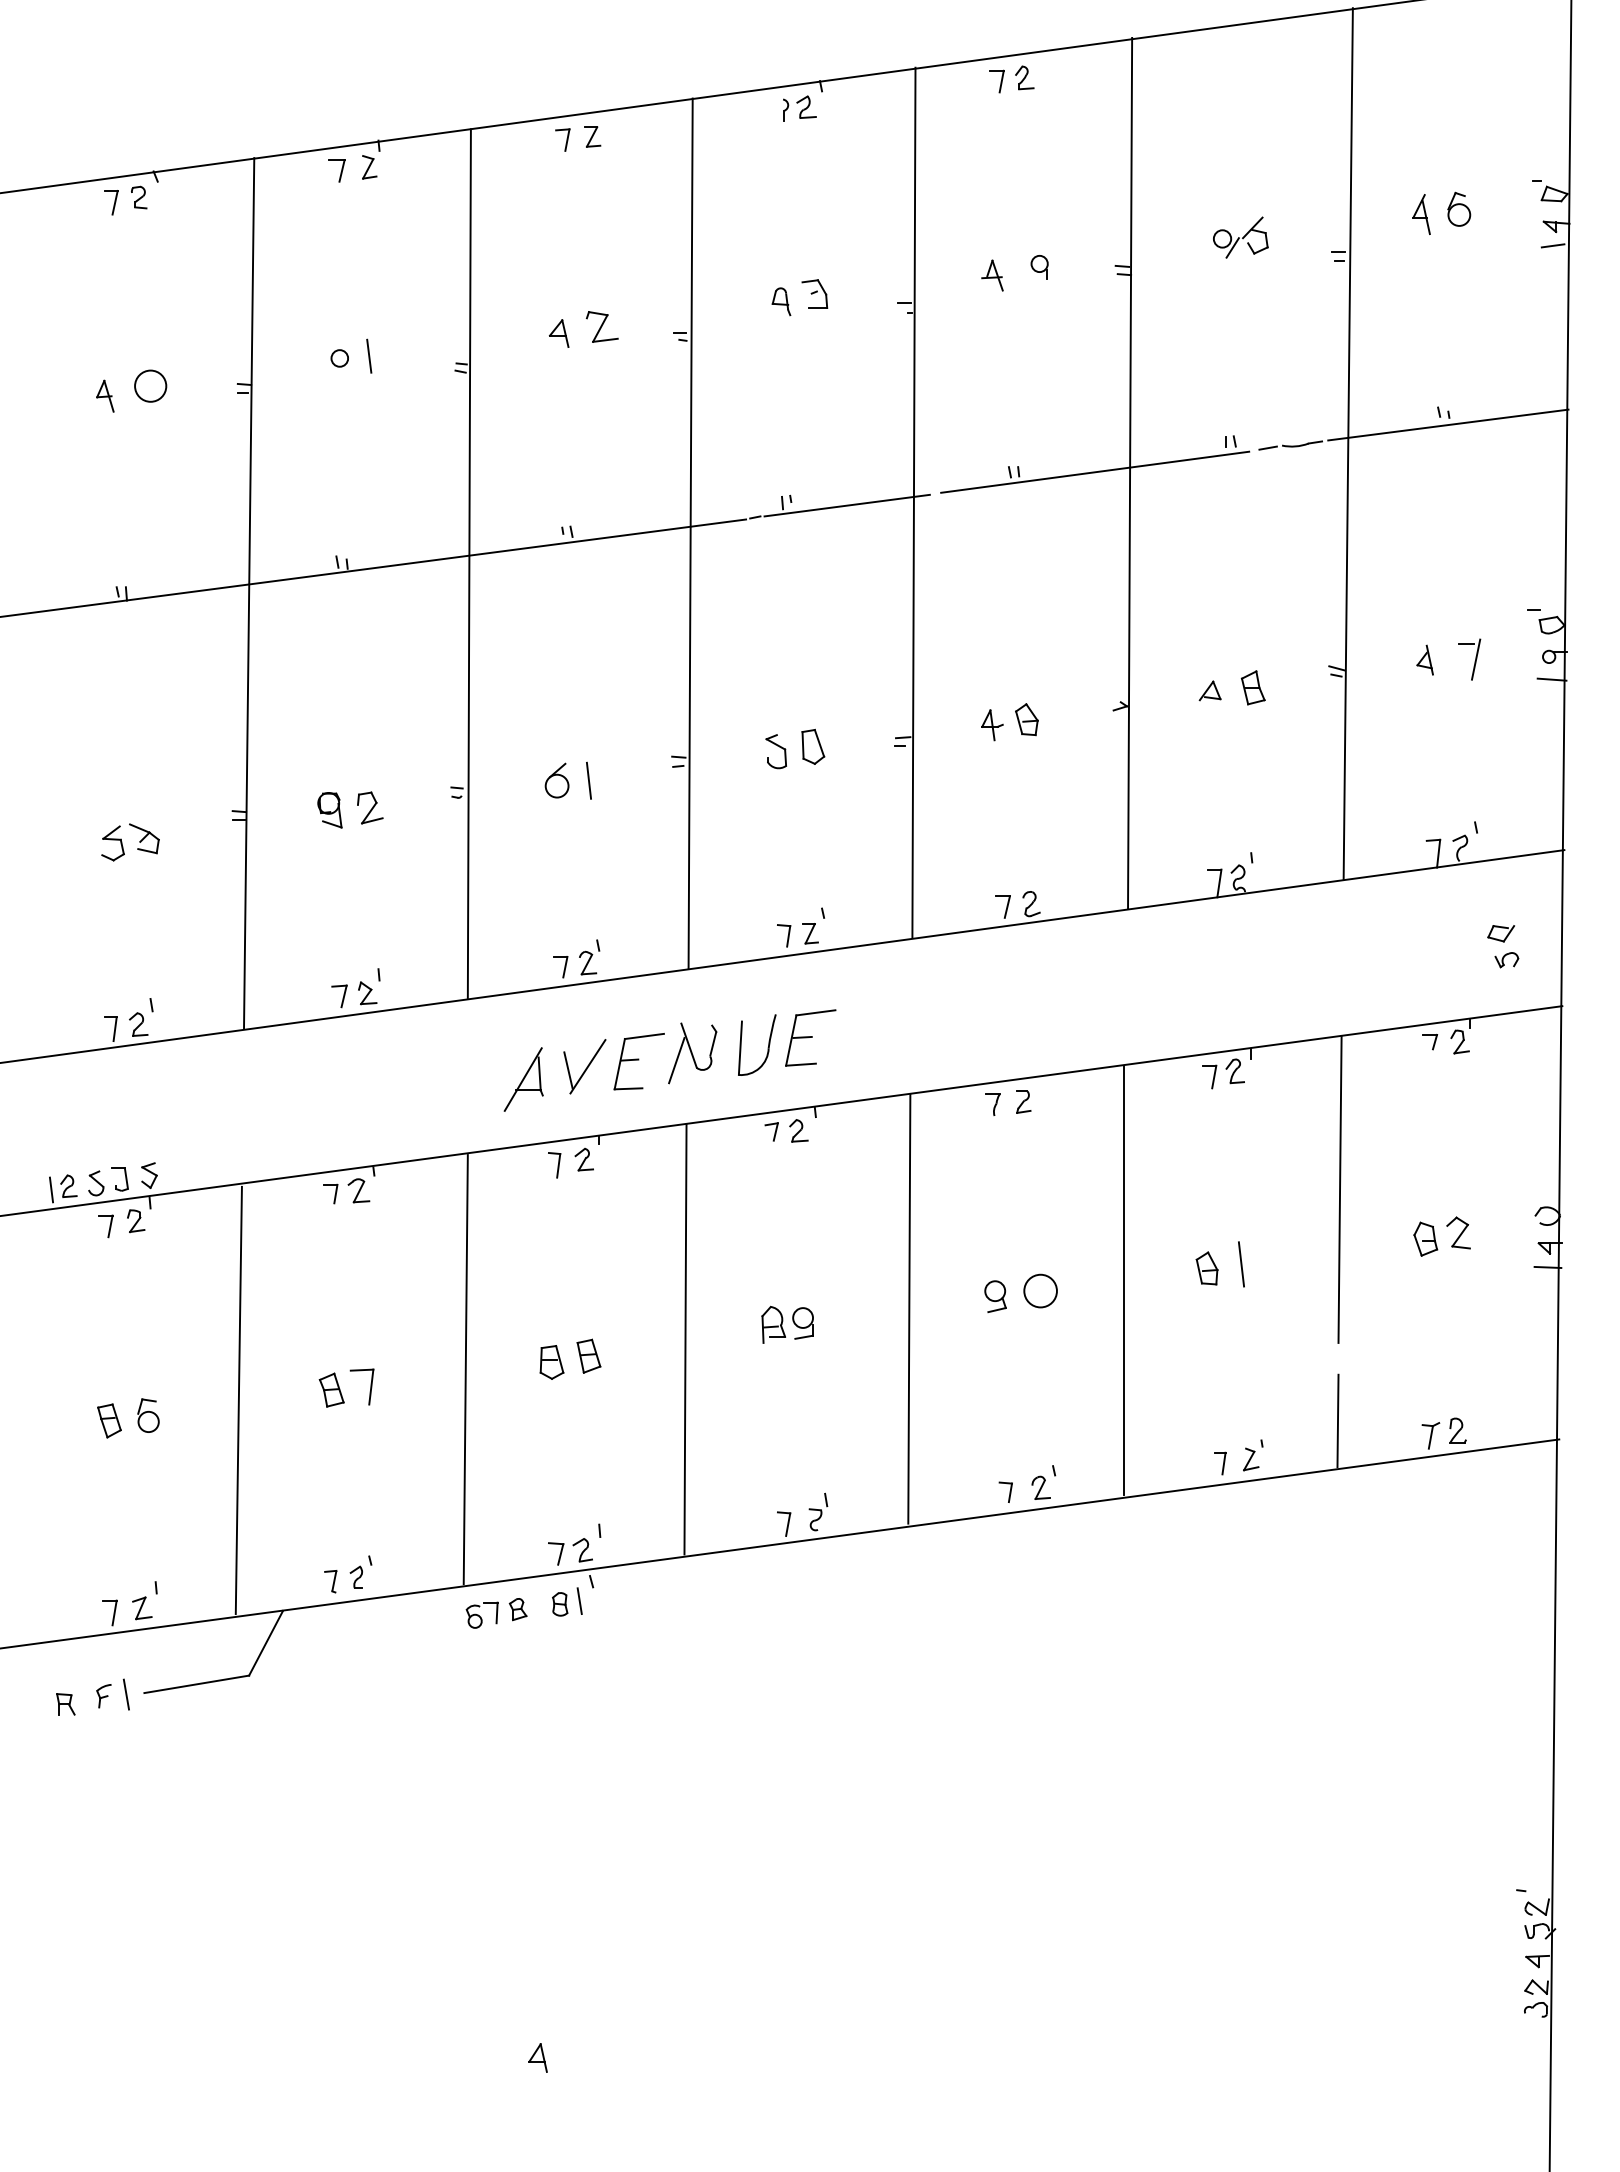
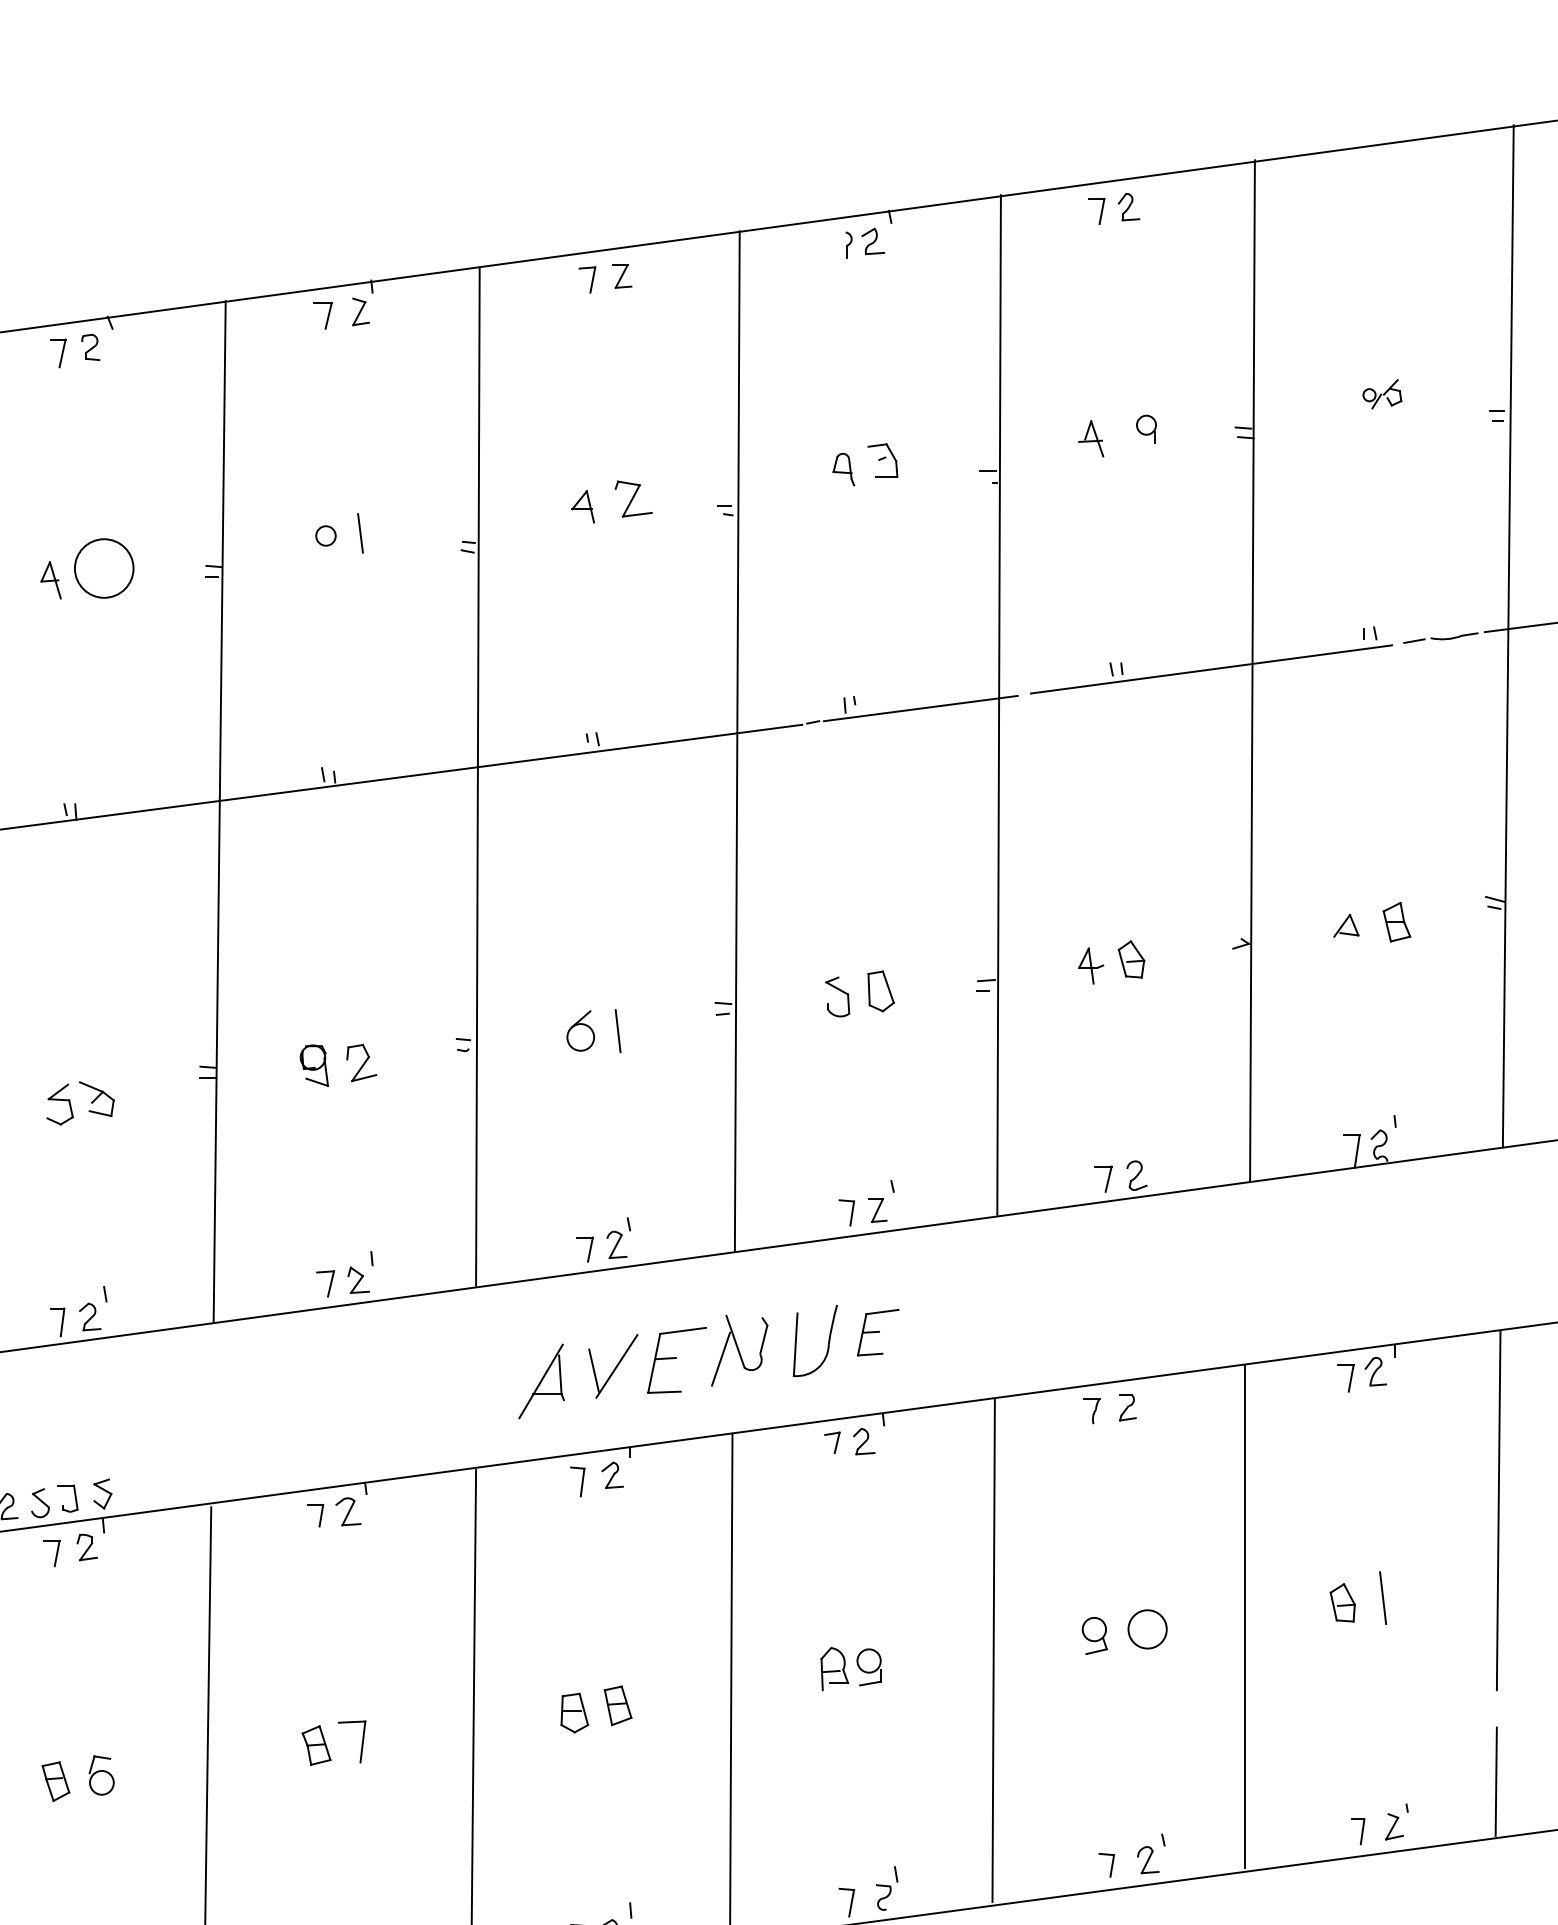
part: (1240, 237) -> (1381, 394), size x0.6
circle: (150, 385) -> (104, 567), size x1.6
part: (810, 1037) -> (877, 1332), size x0.7

